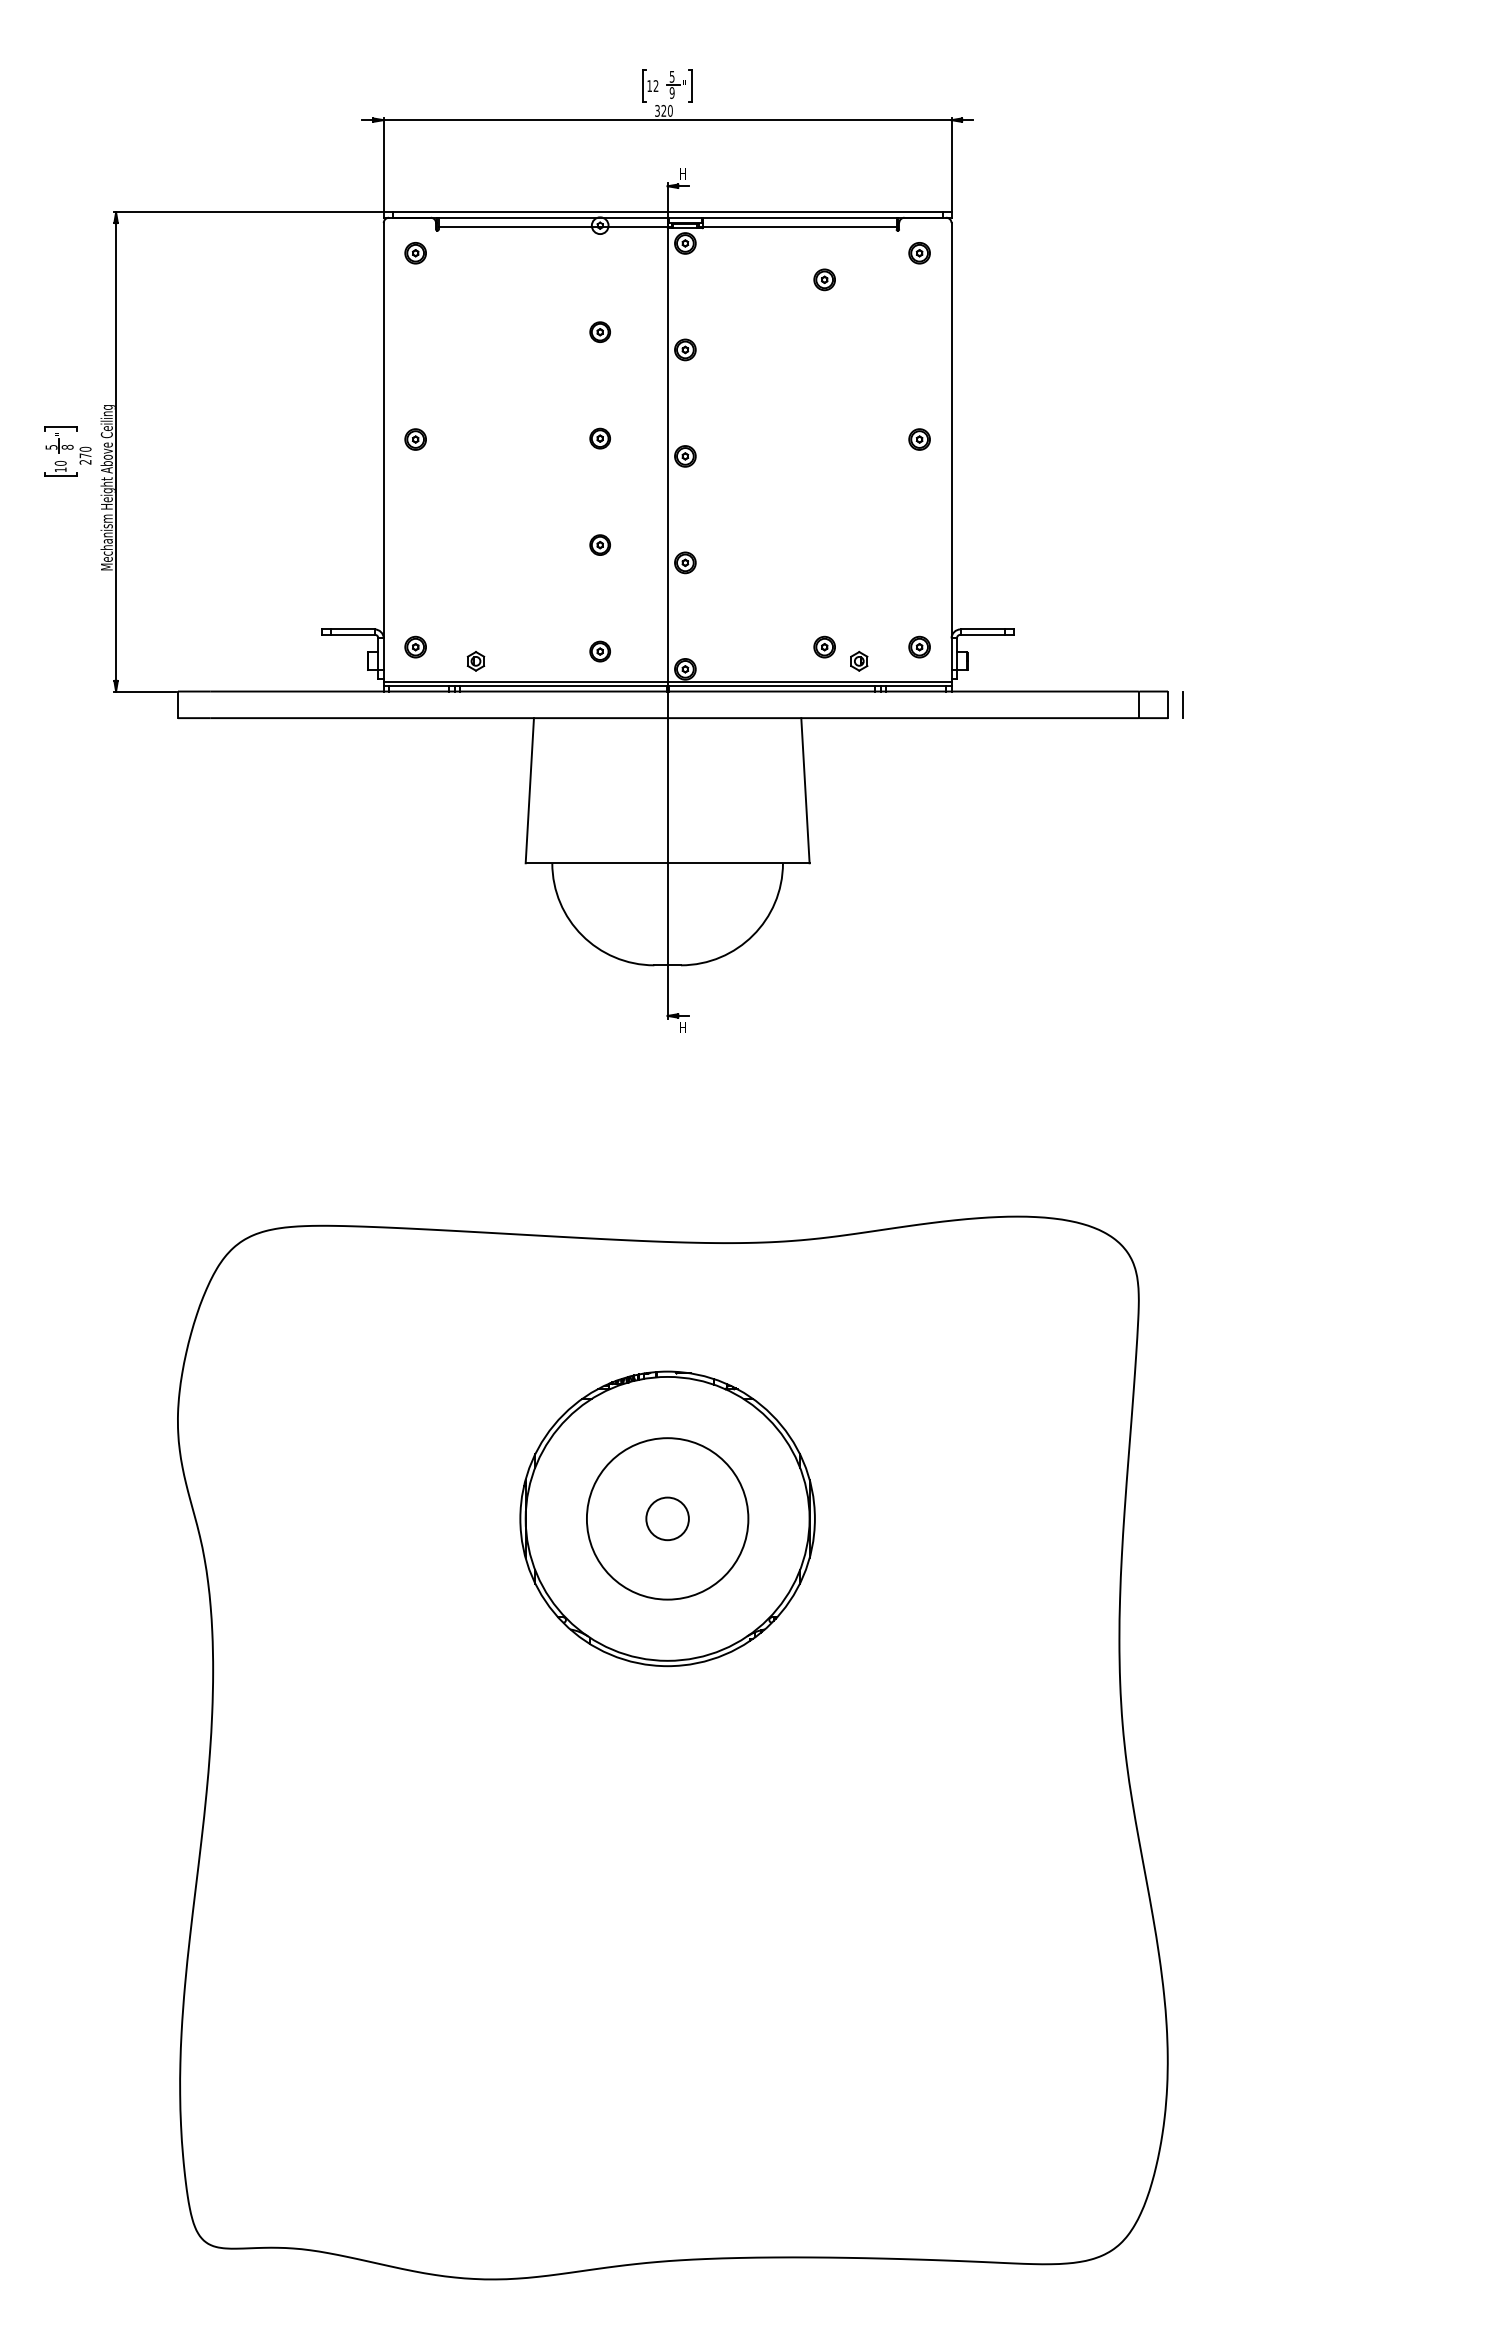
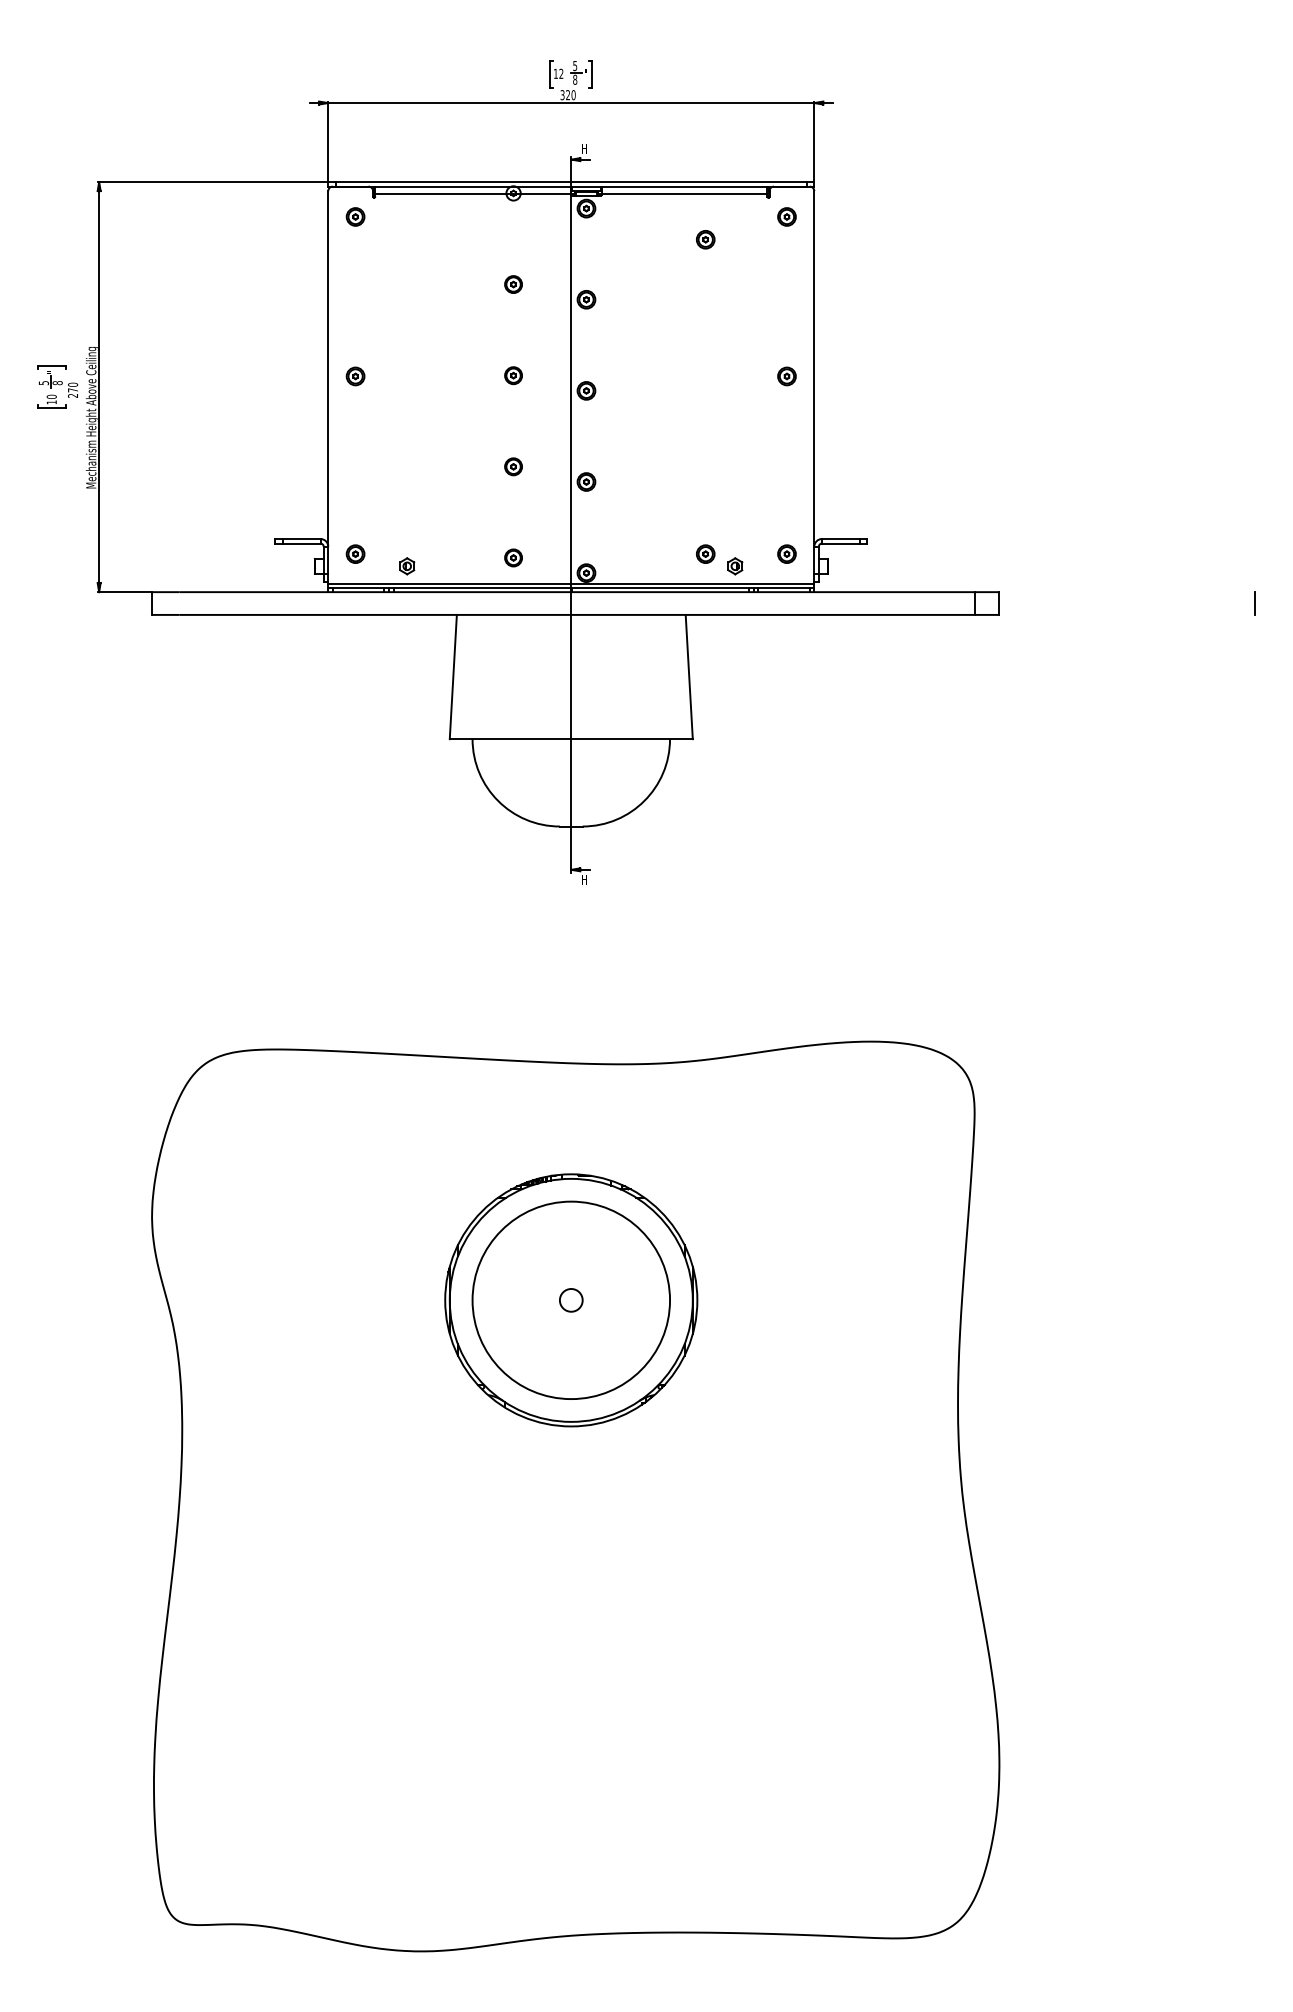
text: (671, 92) -> (574, 79), 9 -> 8
line: (1182, 704) -> (1254, 603), moved
circle: (667, 1518) -> (571, 1300), size x0.62
circle: (667, 1518) -> (571, 1300), size x1.43

